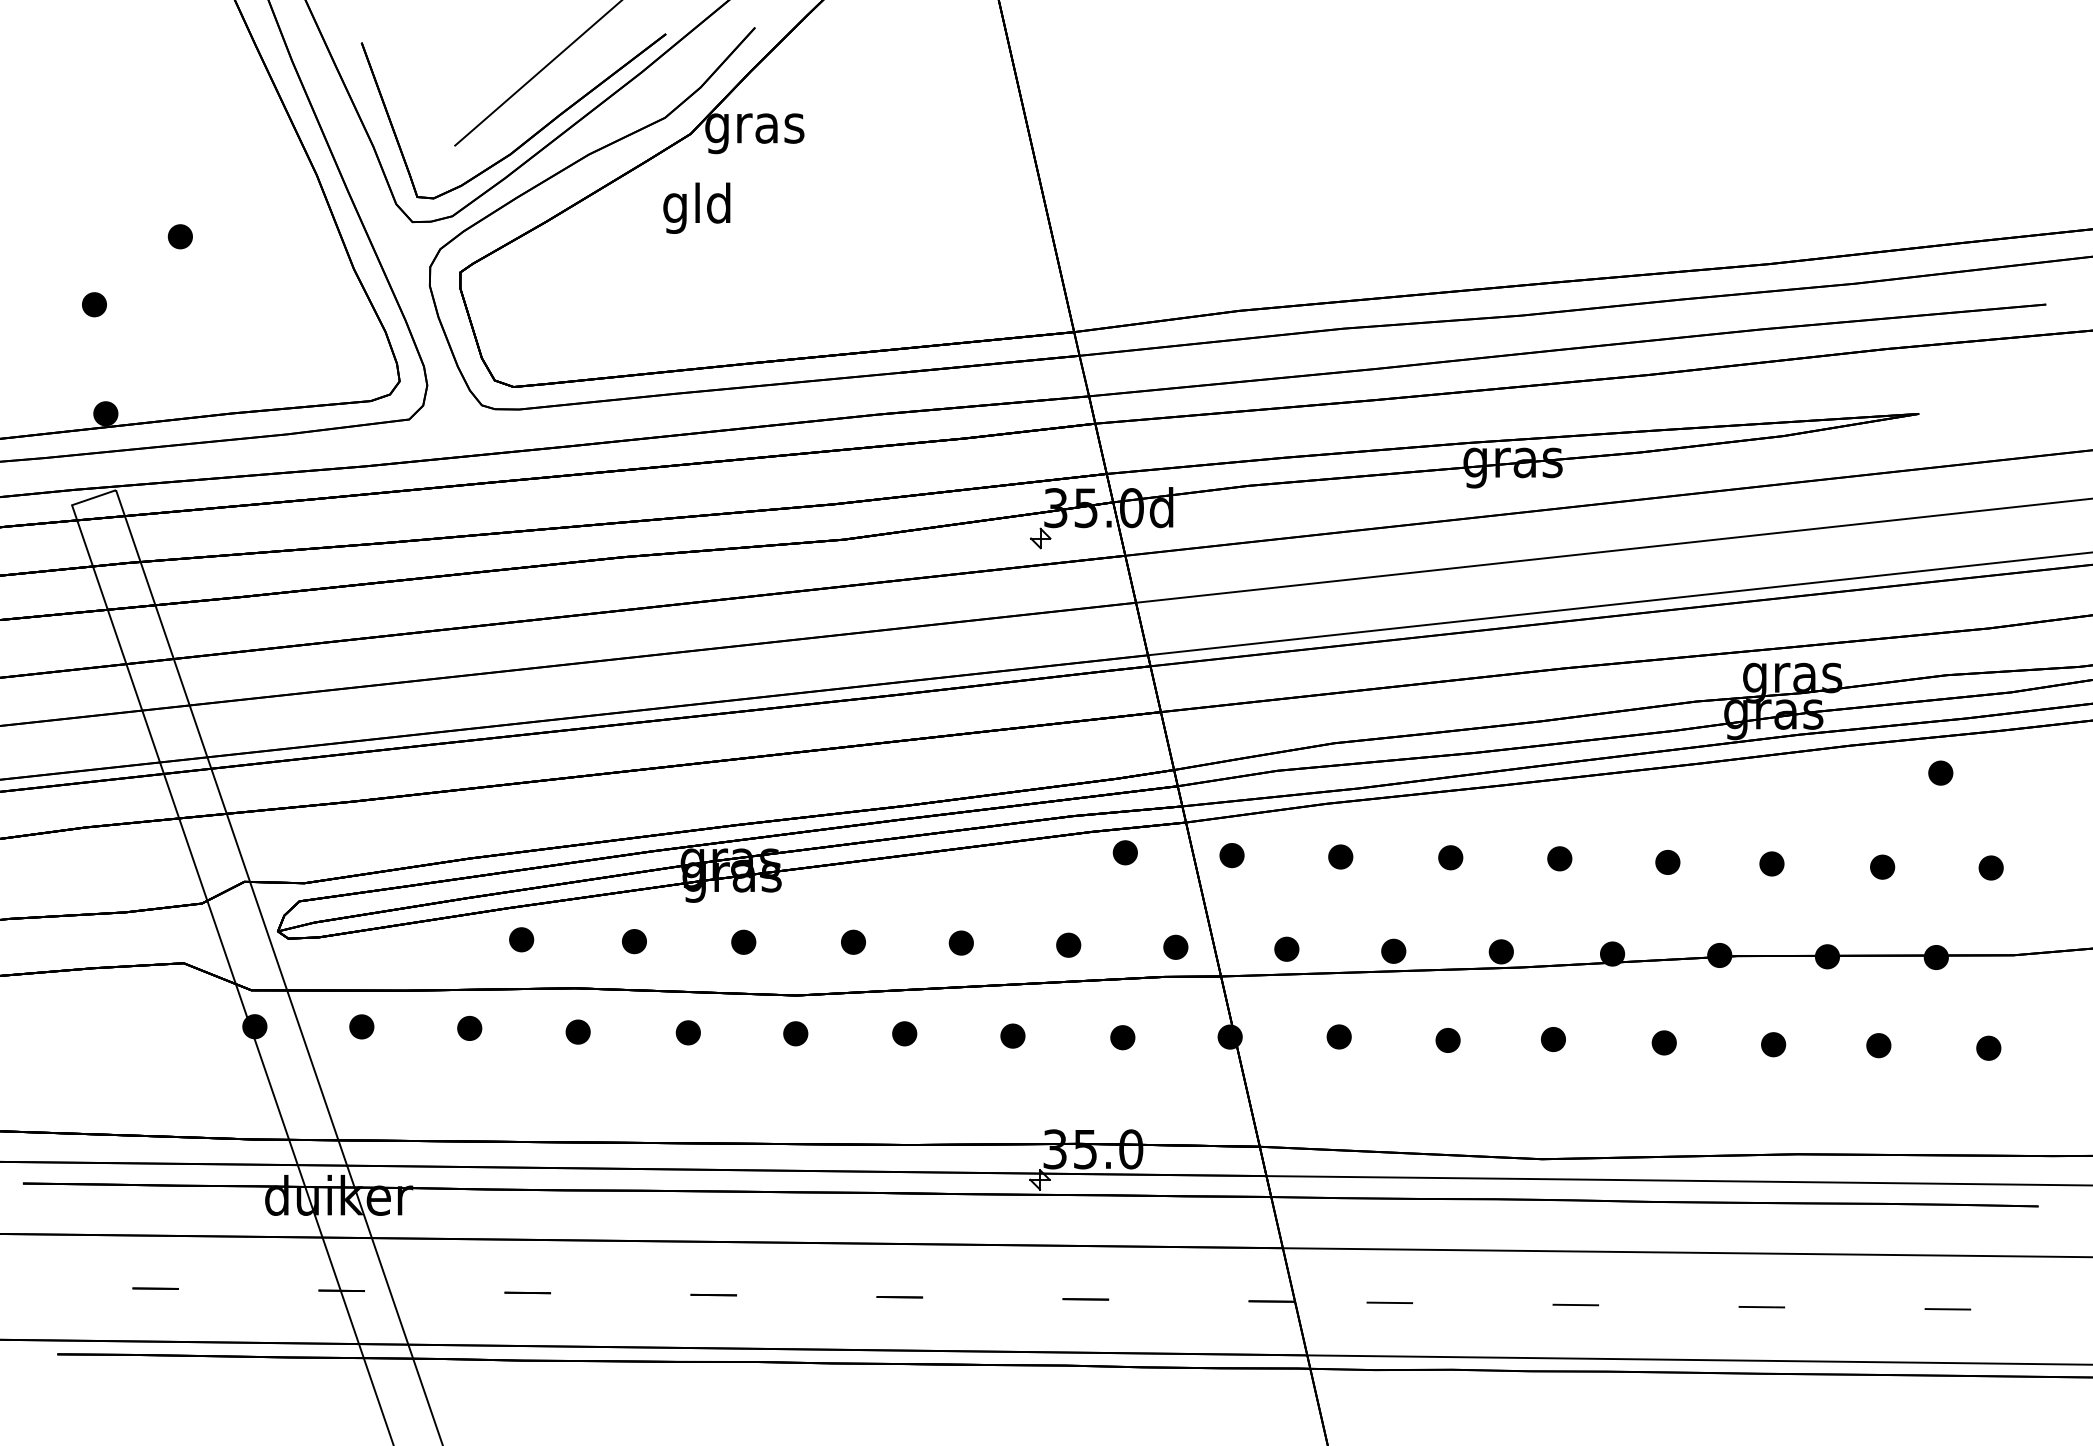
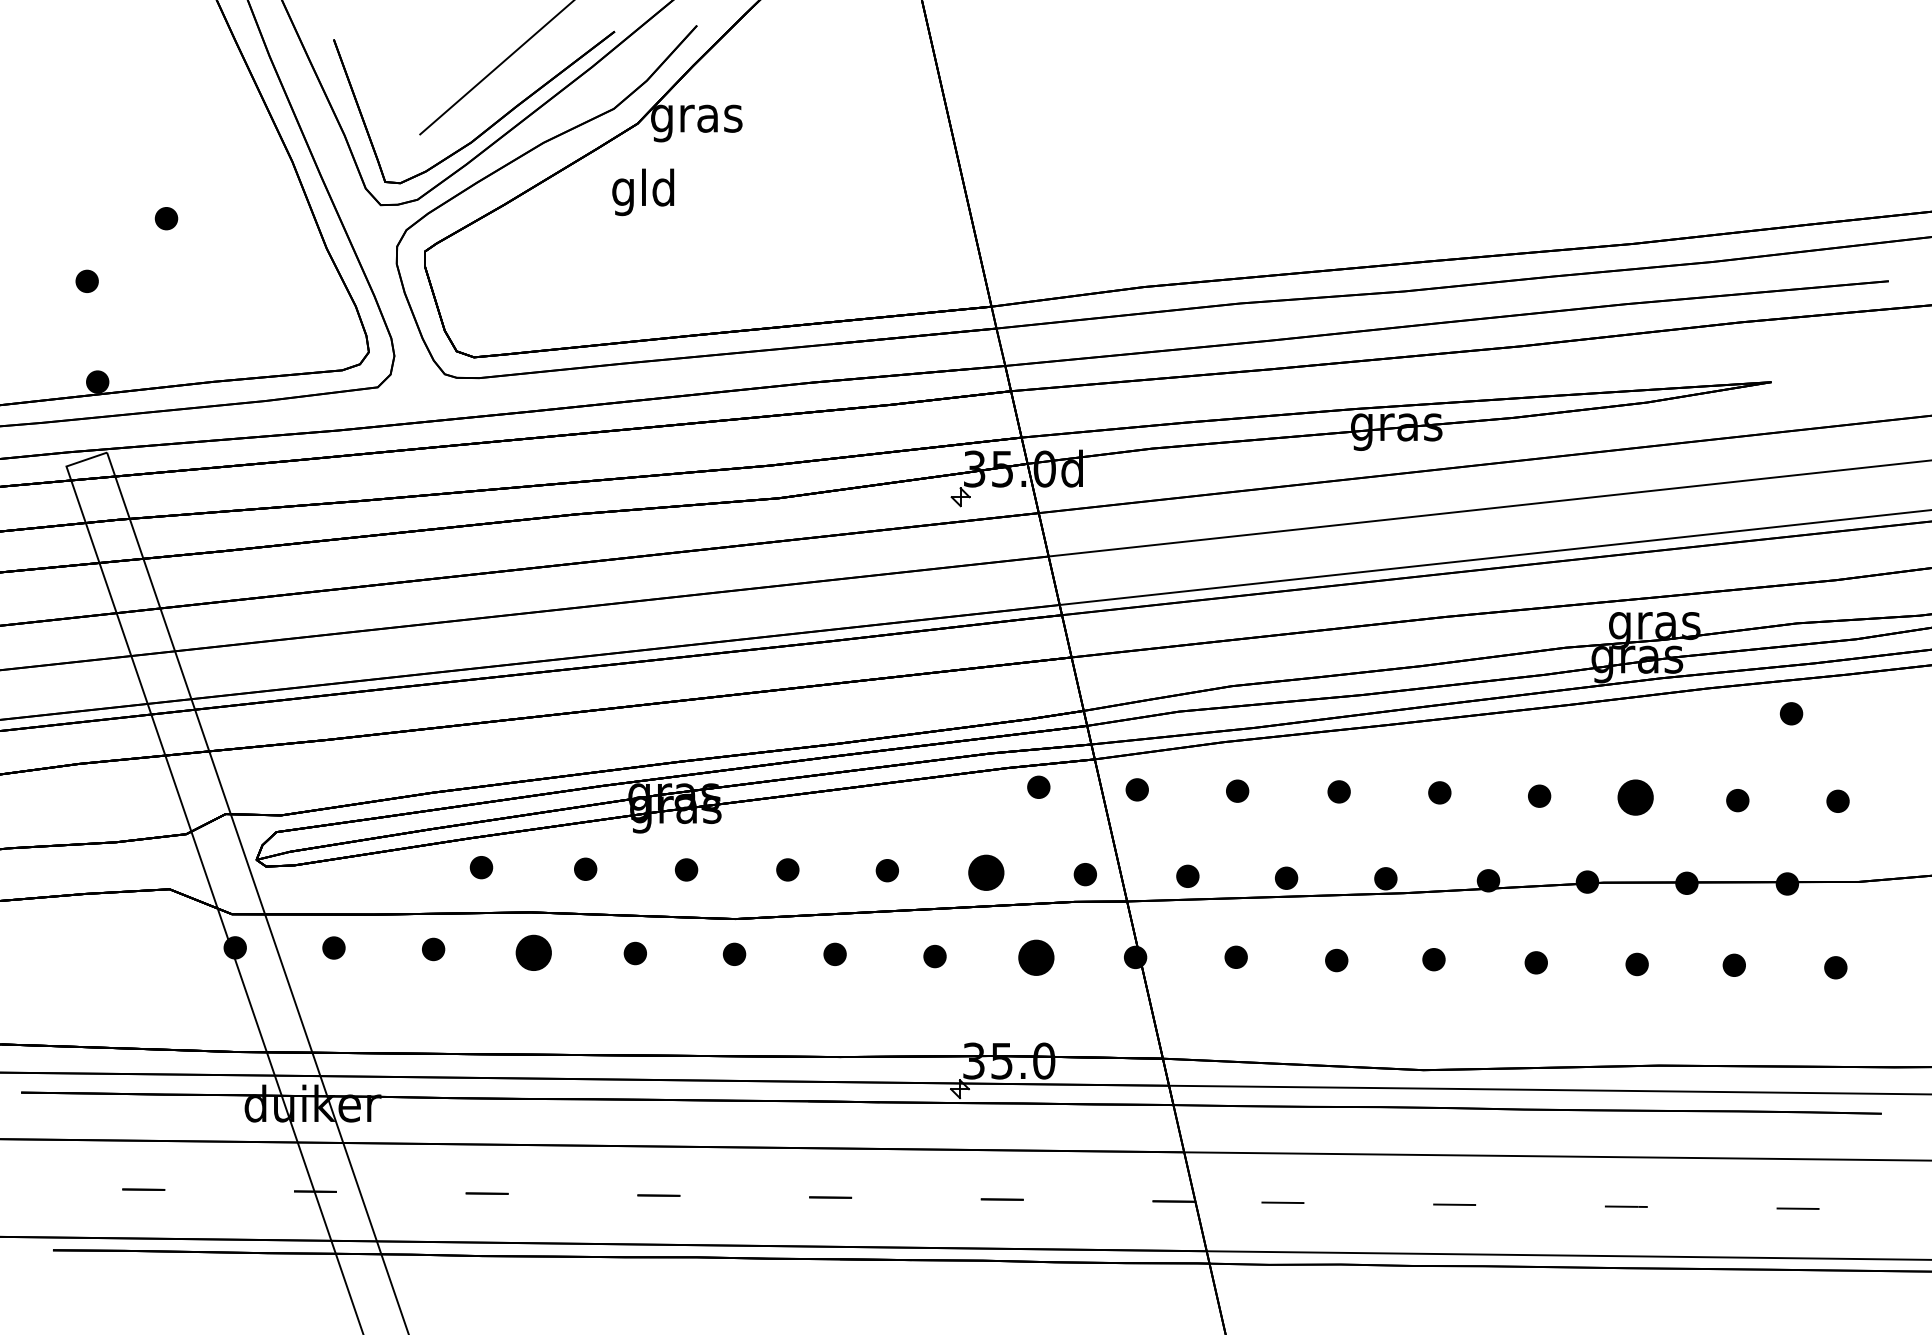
part: (1771, 863) -> (1635, 797), size x1.6
part: (1068, 944) -> (986, 871), size x1.6
part: (577, 1031) -> (533, 952), size x1.6
part: (1122, 1037) -> (1036, 957), size x1.6

